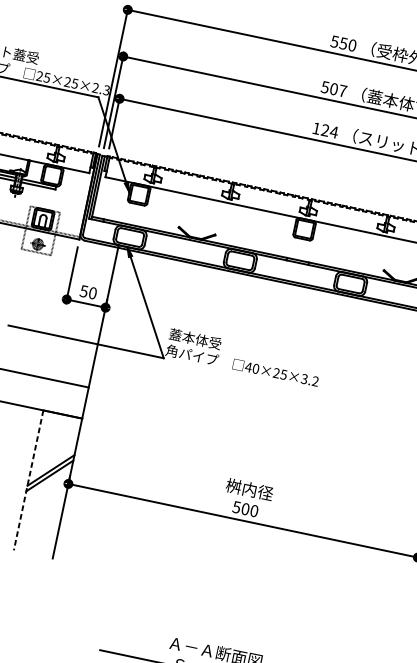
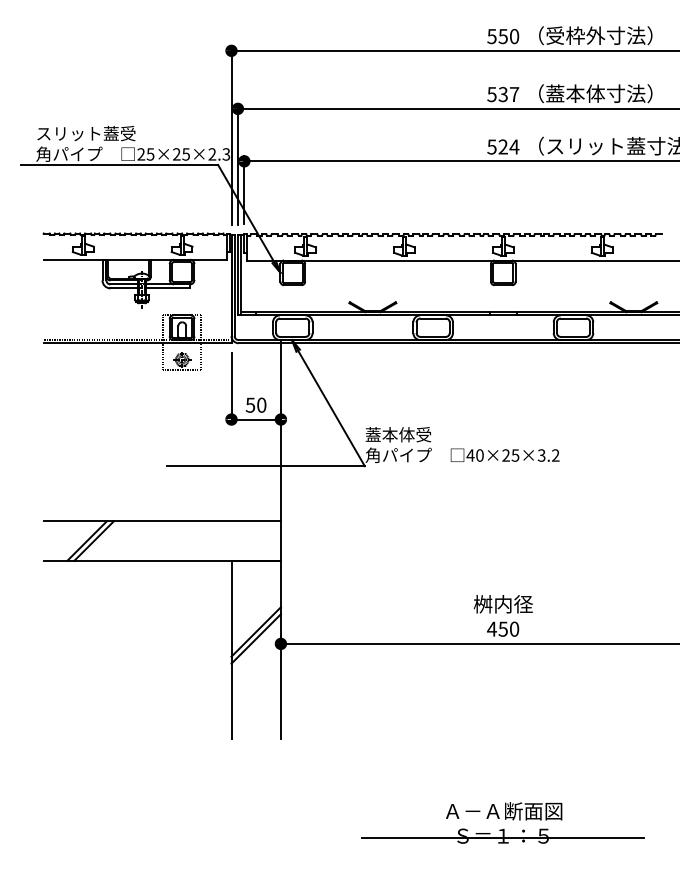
text: (333, 89) -> (502, 94), 507 -> 537
text: (316, 128) -> (491, 146), 124 -> 524
line: (28, 480) -> (231, 650), dashed -> solid
text: (241, 507) -> (497, 628), 500 -> 450

